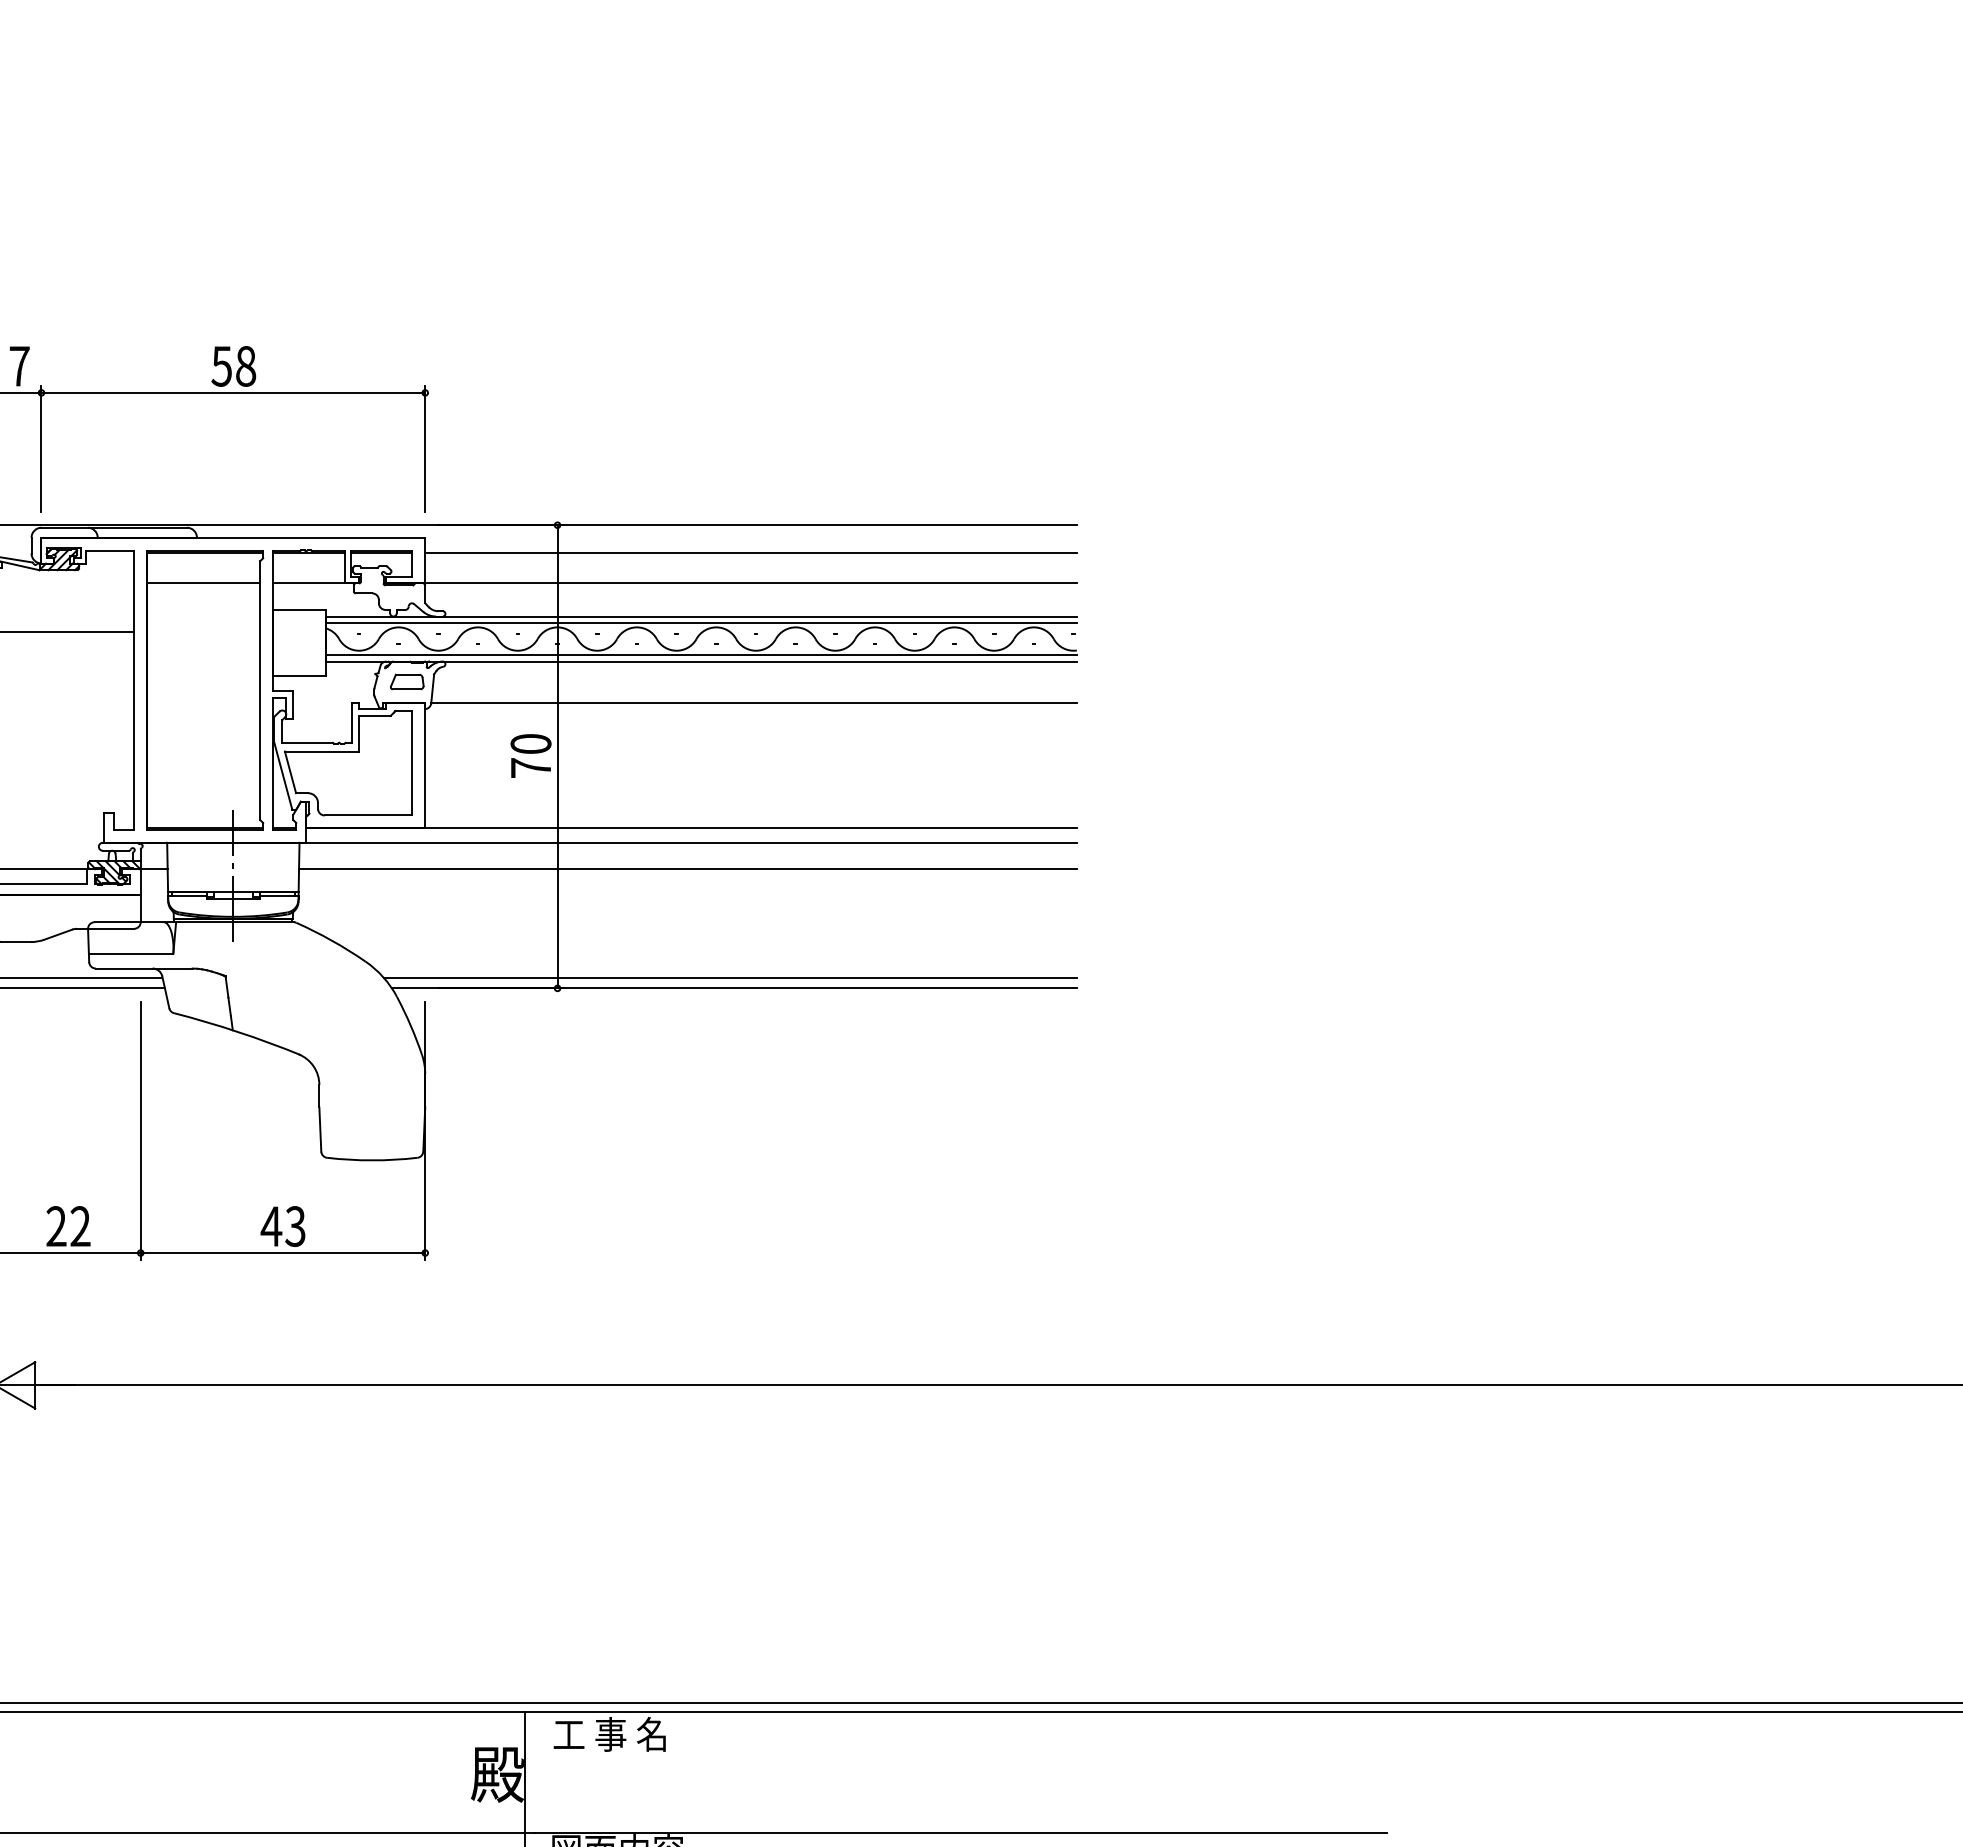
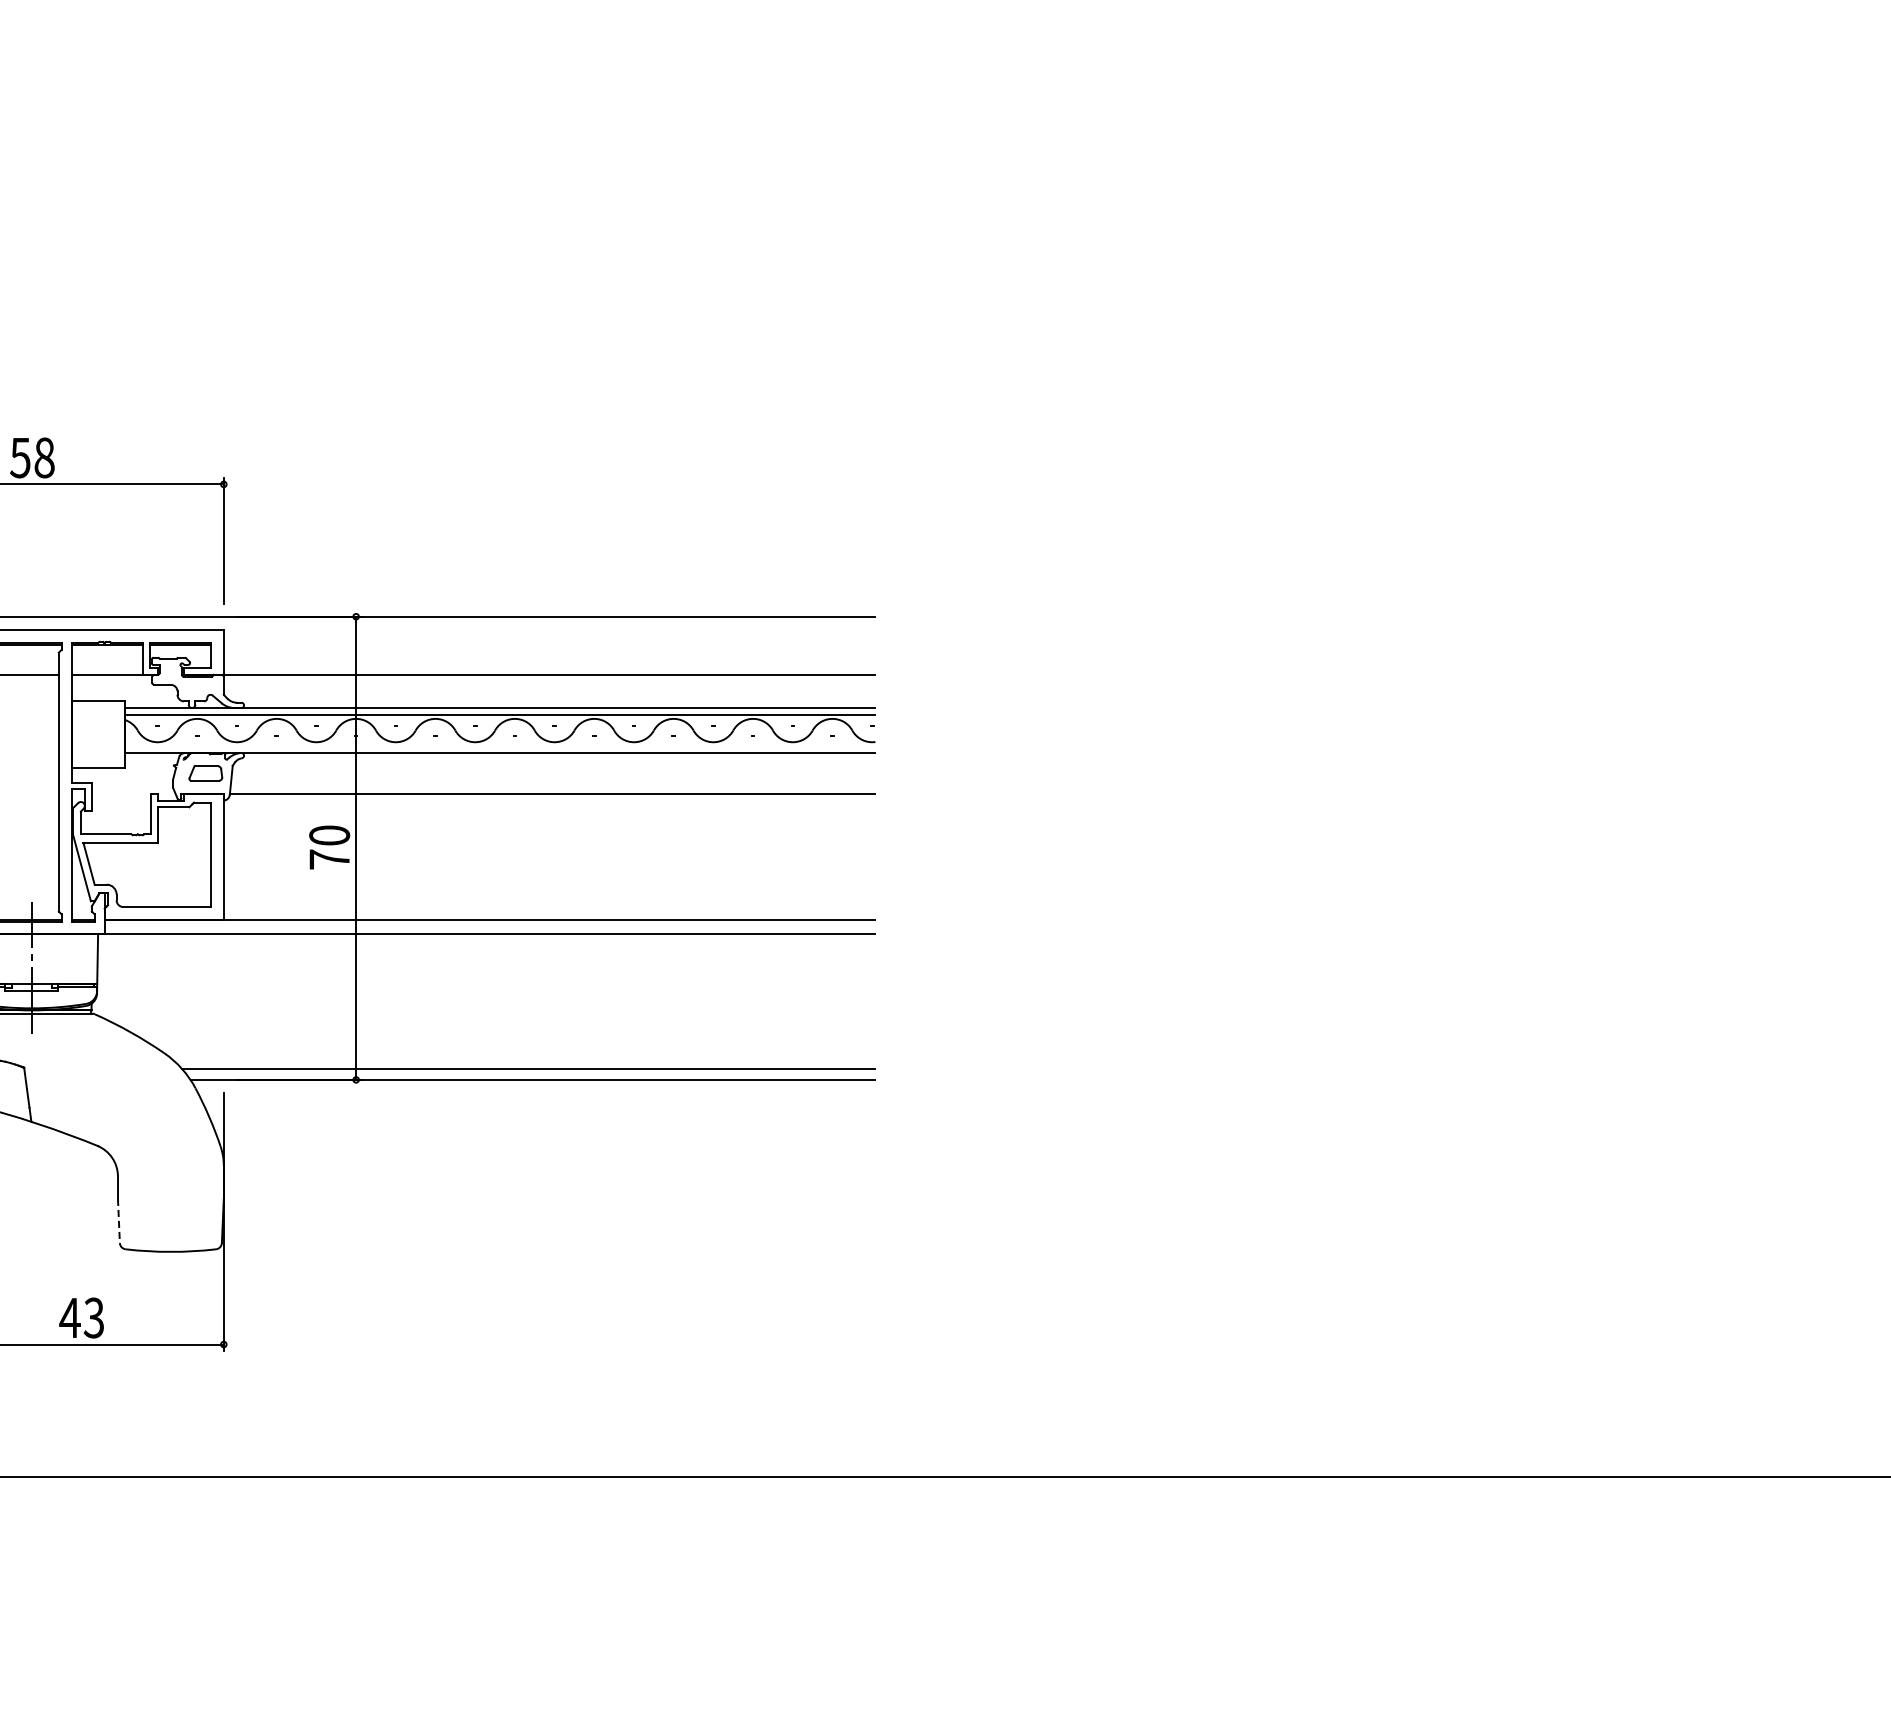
line: (750, 553) -> (549, 645), removed
line: (700, 654) -> (499, 746), removed
line: (687, 869) -> (486, 961), removed
line: (320, 1129) -> (119, 1221), solid -> dashed

